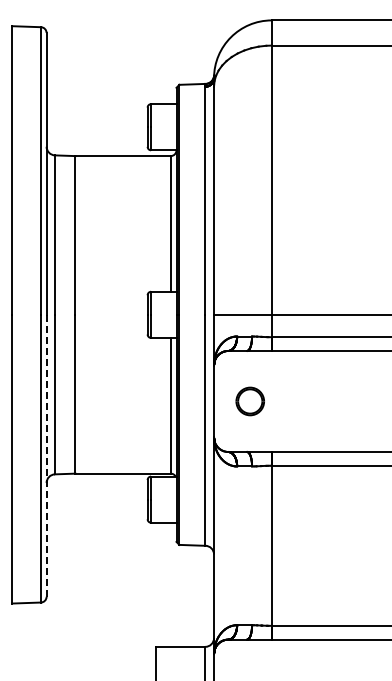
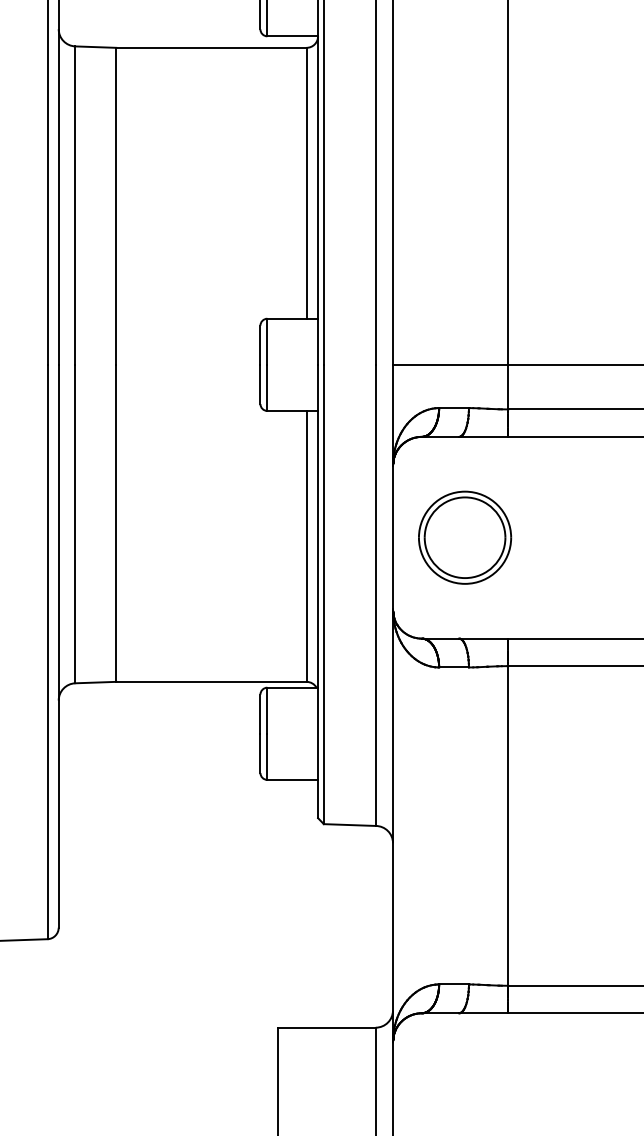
part: (250, 401) -> (465, 537), size x1.67
line: (46, 455) -> (58, 645), dashed -> solid

